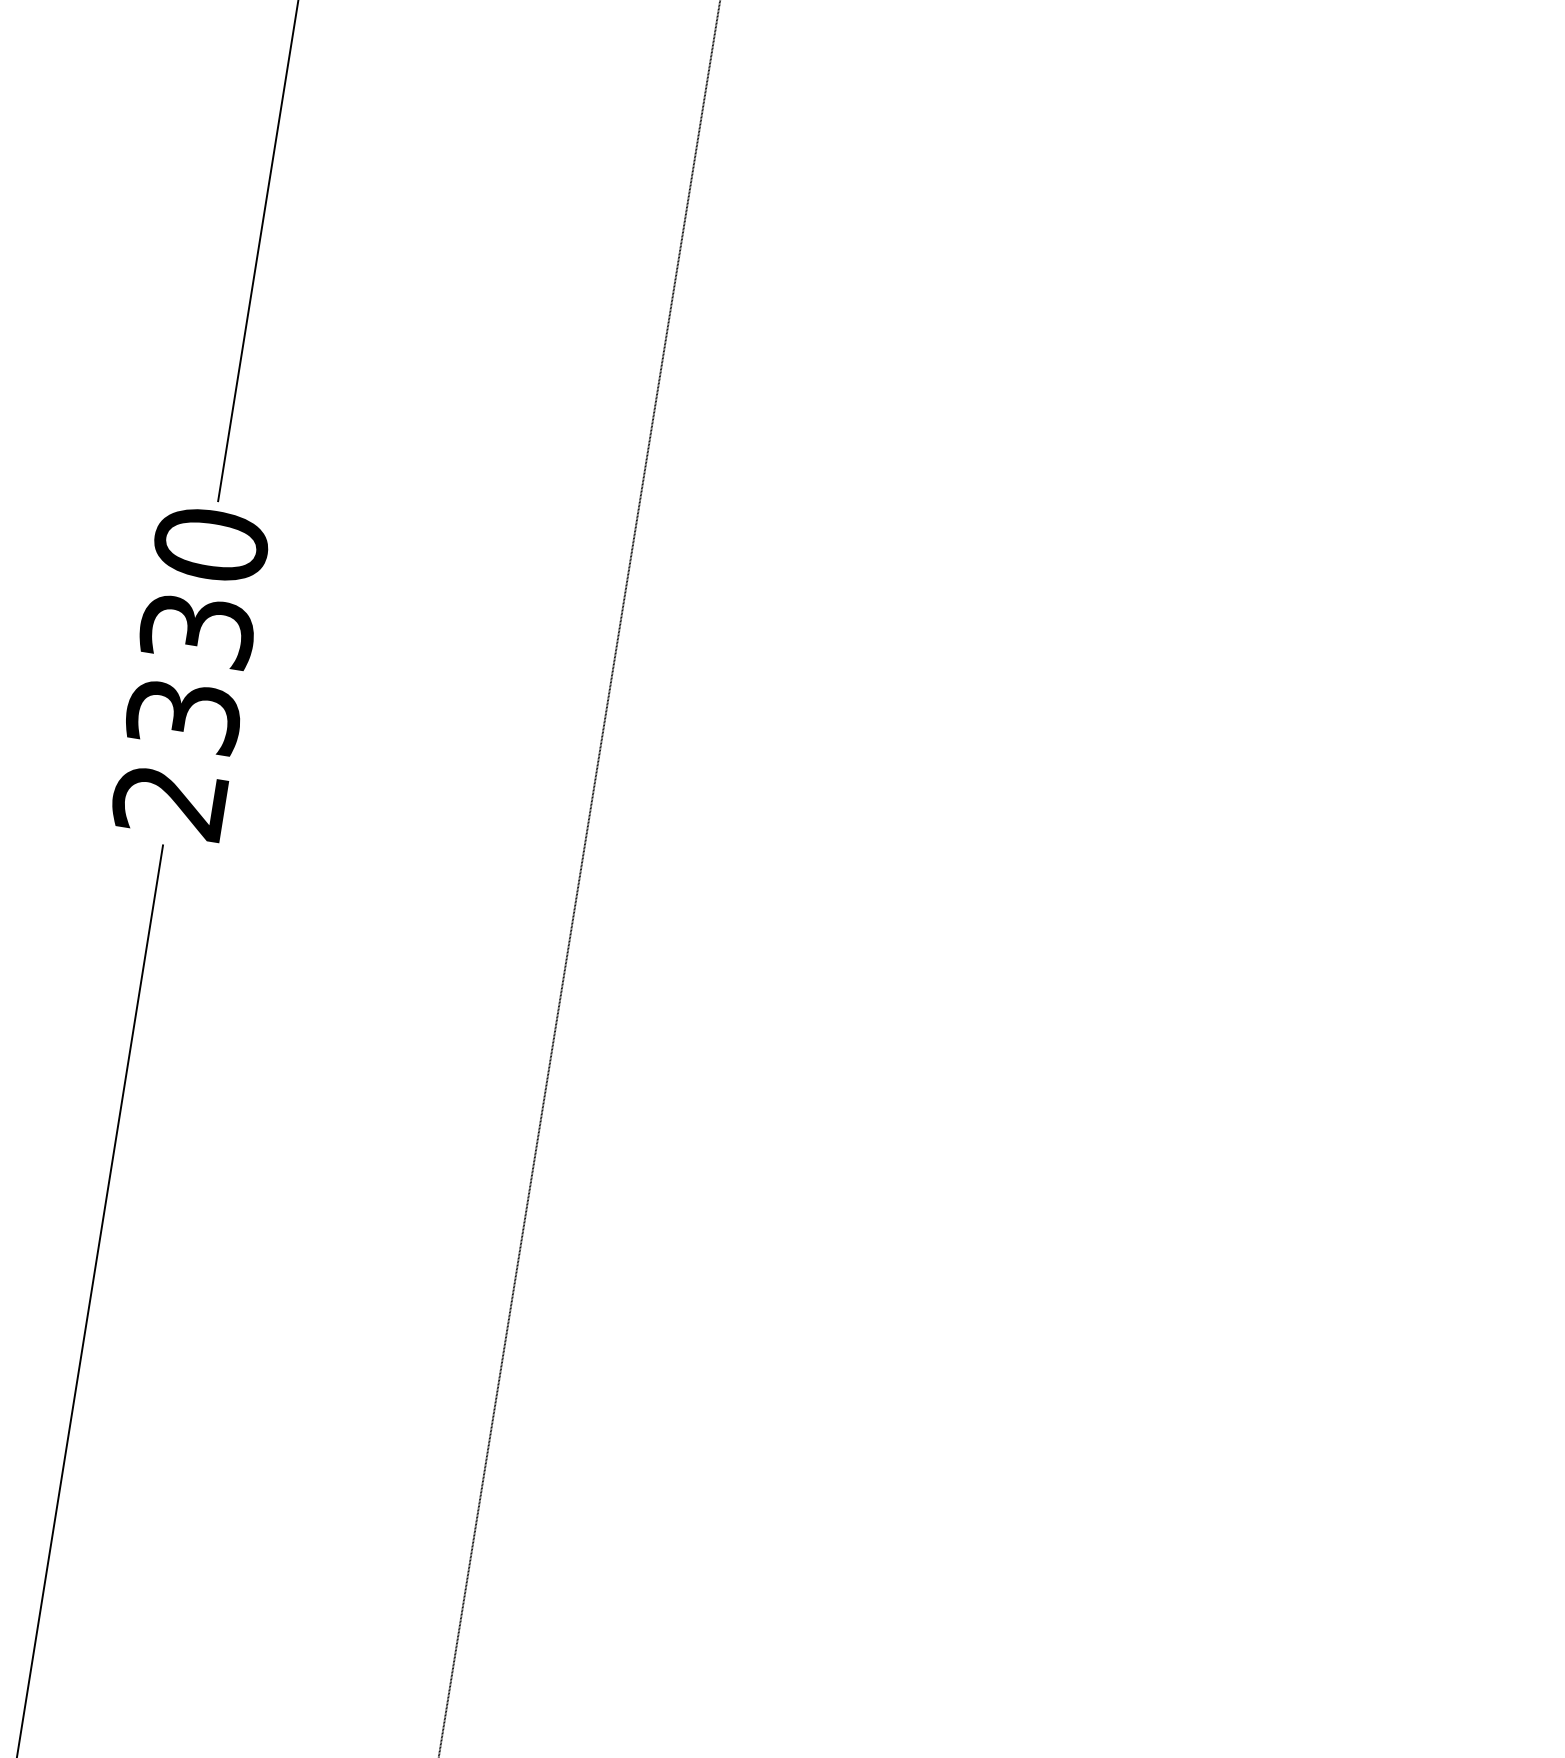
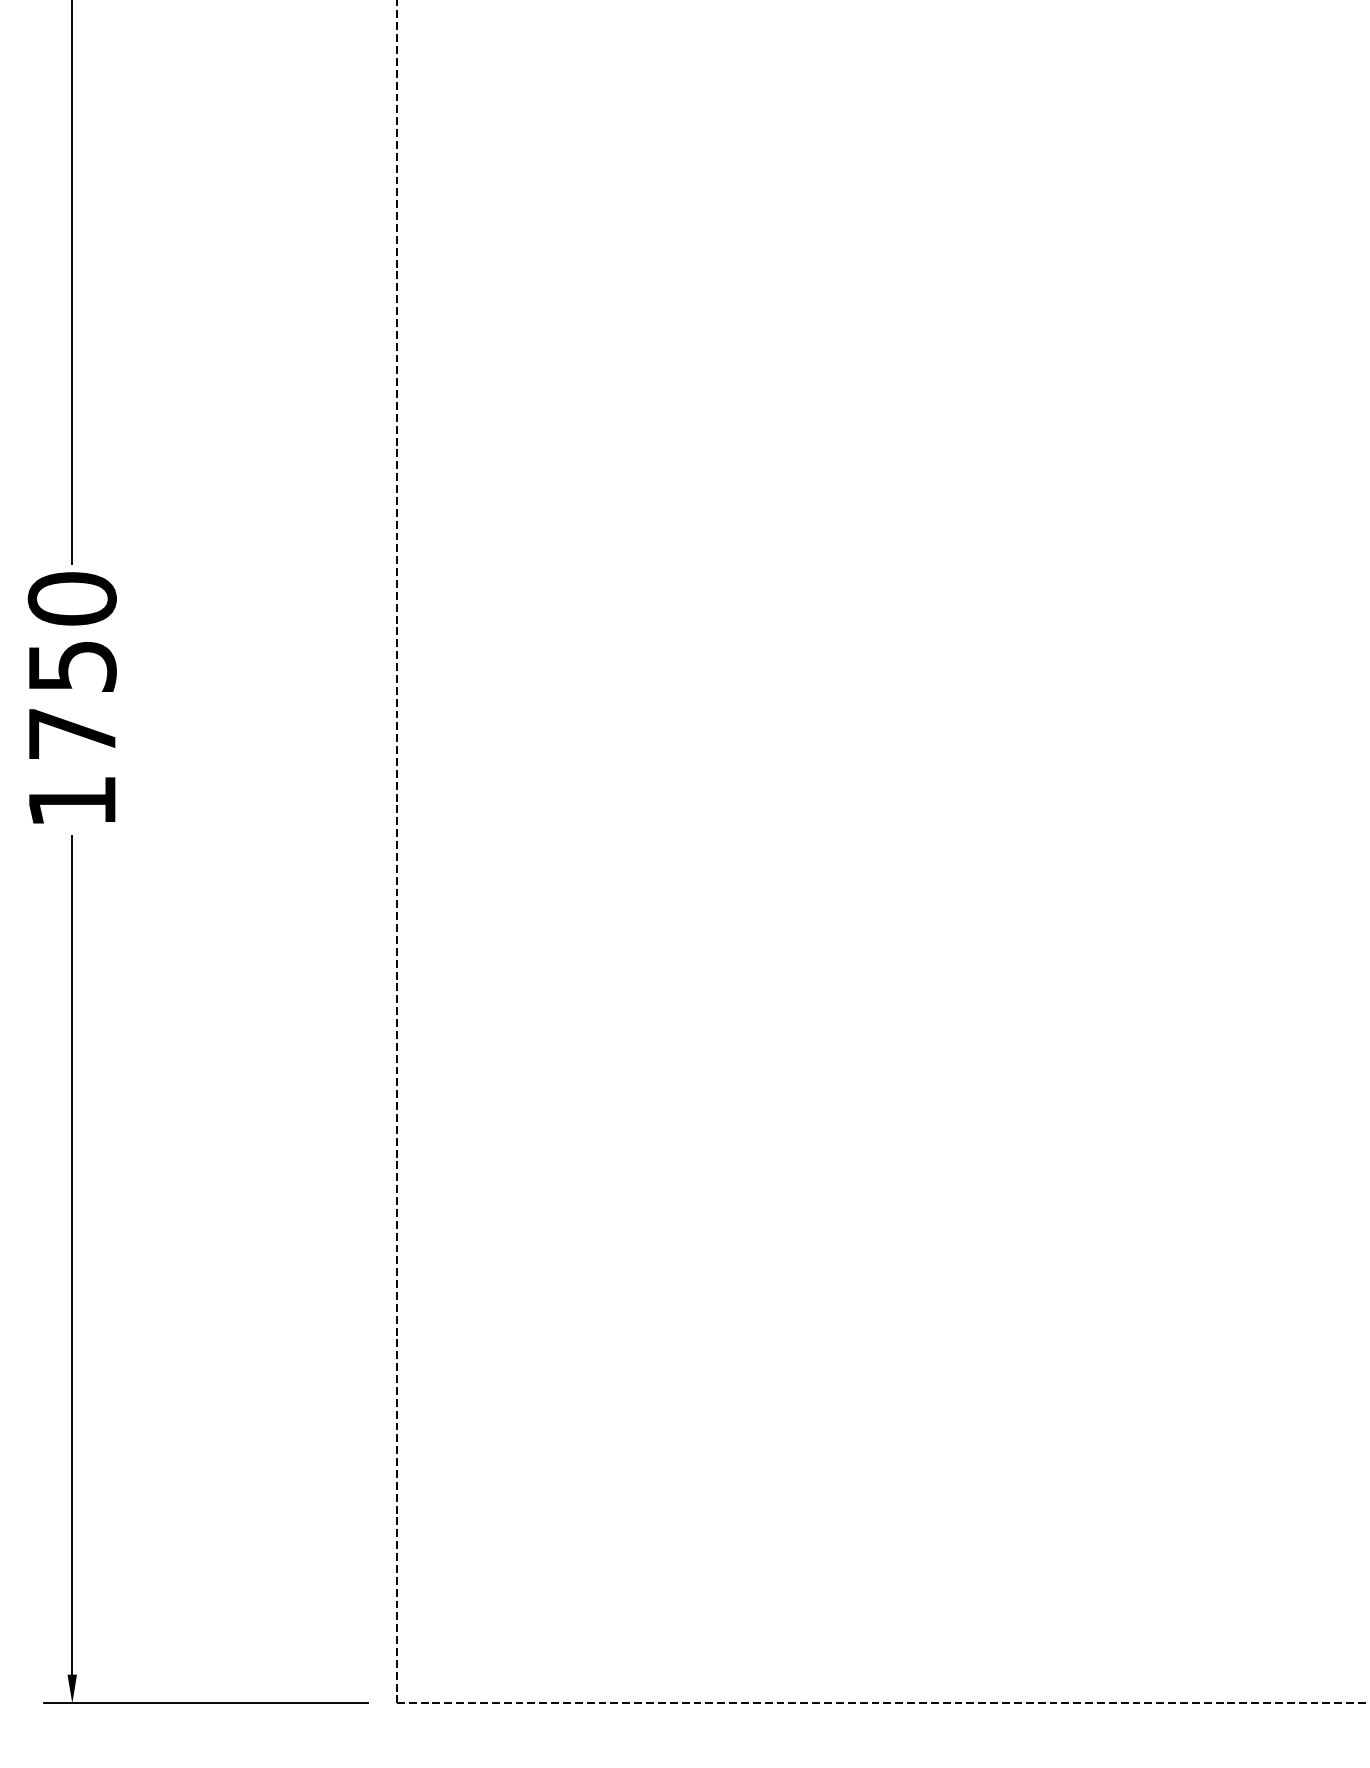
text: (182, 716) -> (71, 734), 2330 -> 1750

